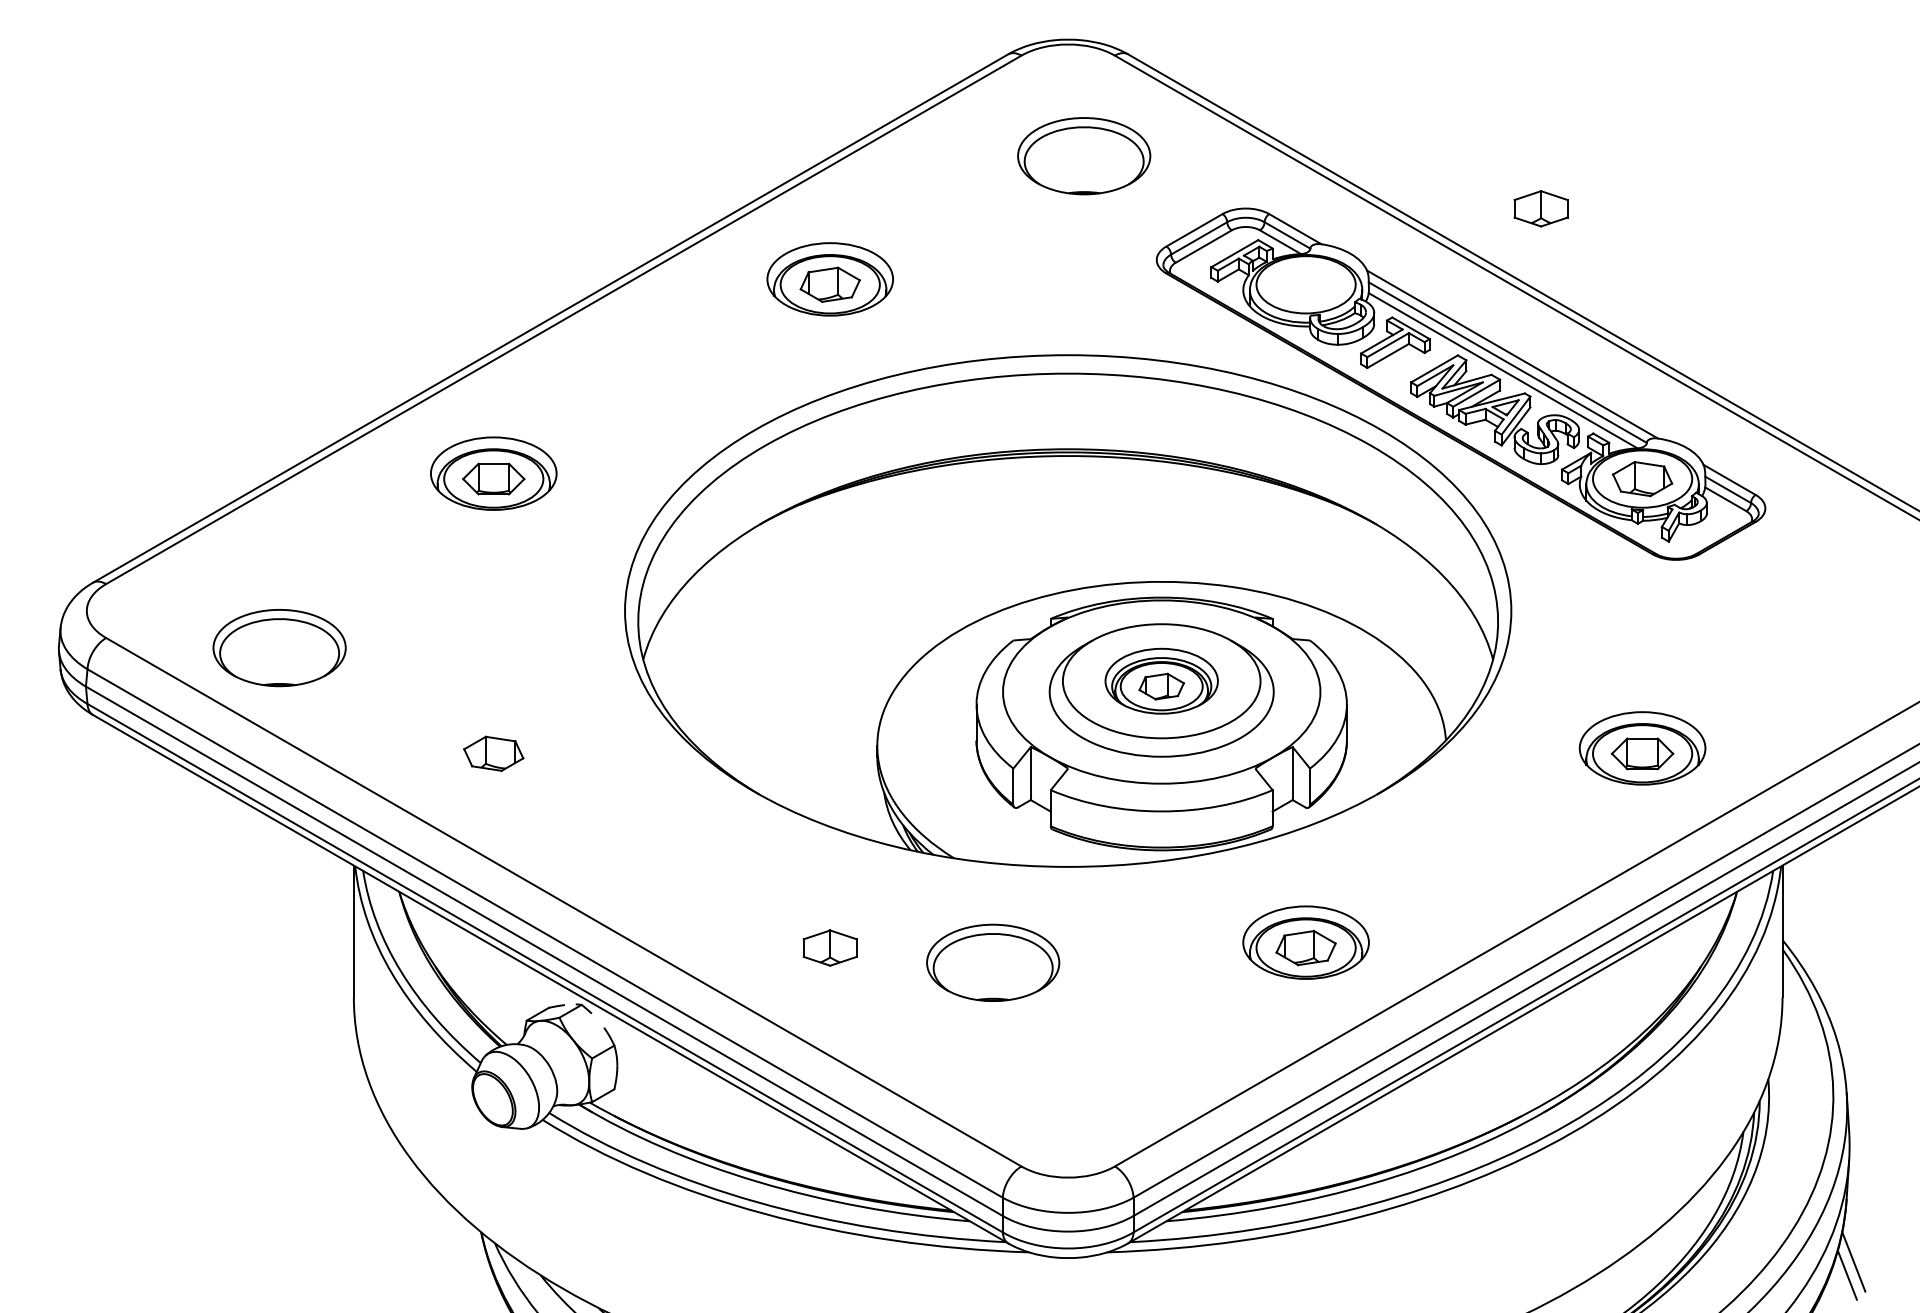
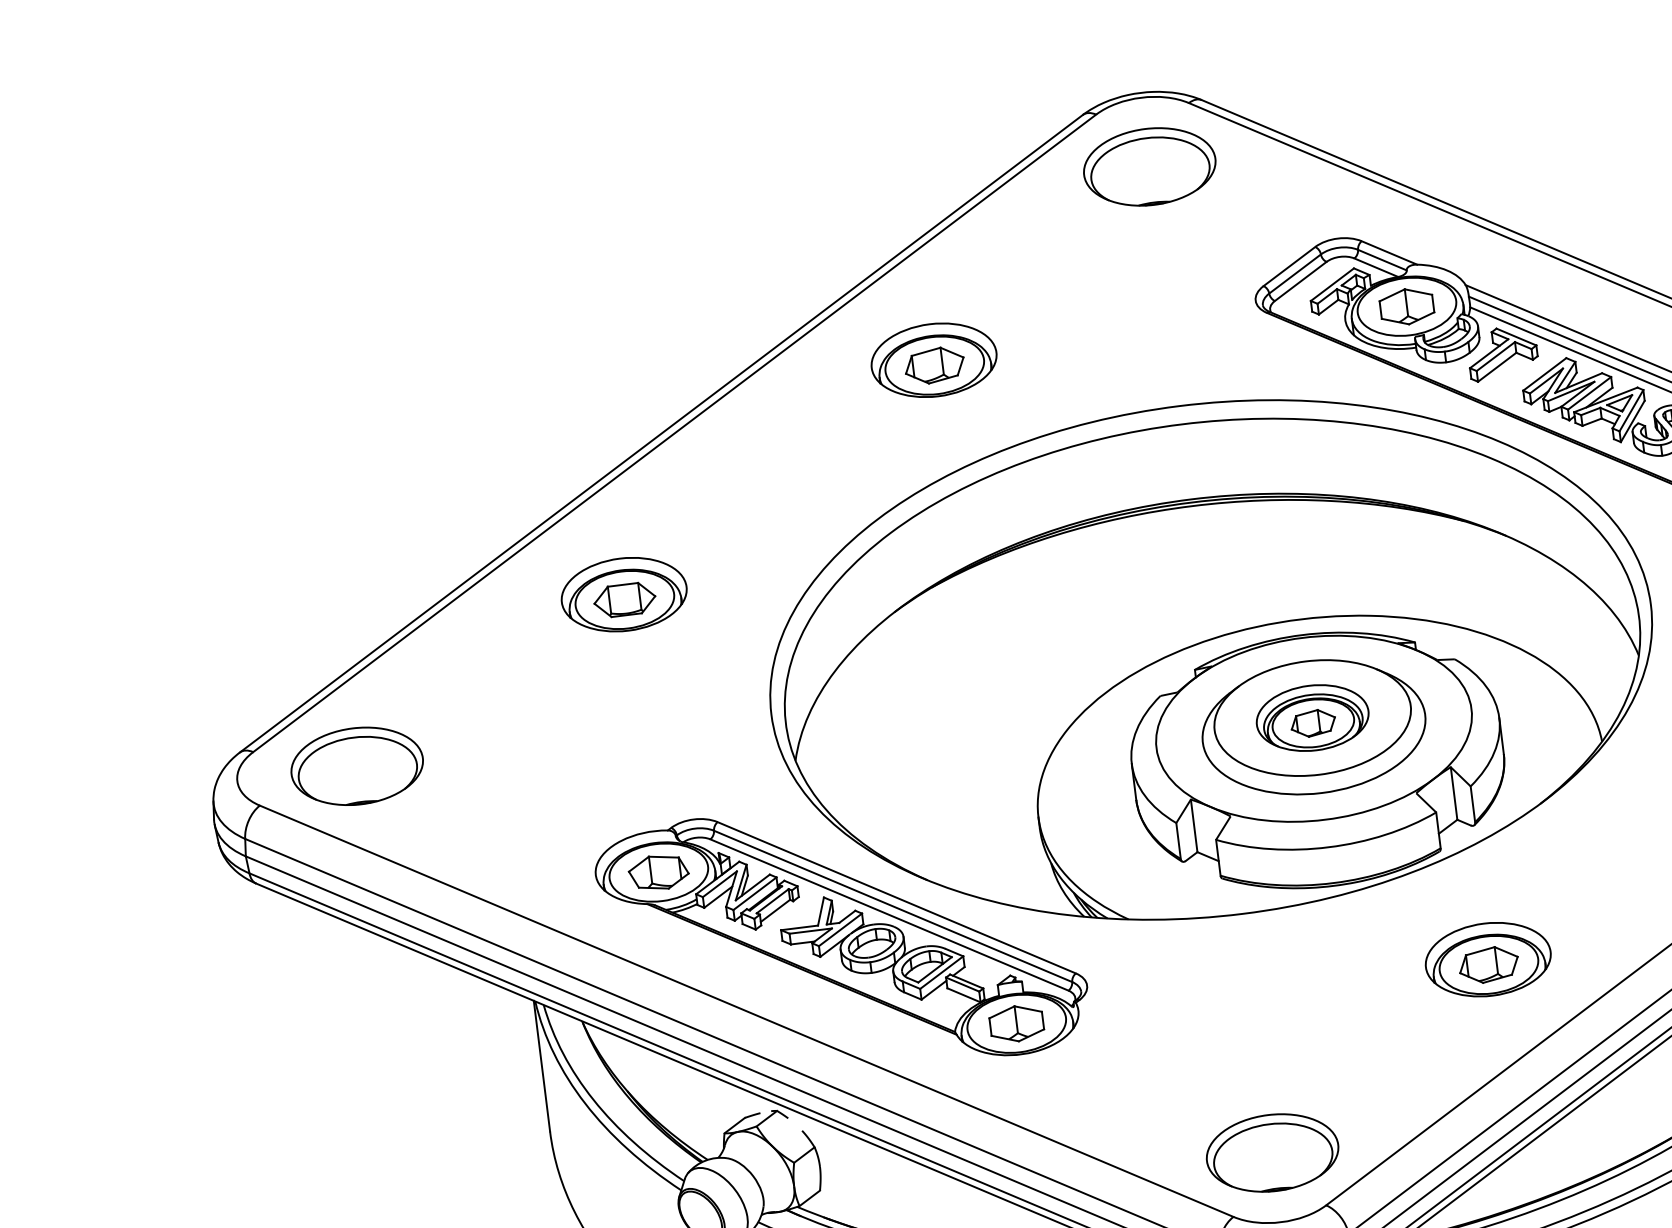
part: (1084, 156) -> (1150, 167), moved
part: (1540, 208) -> (1406, 306), moved
part: (279, 648) -> (357, 766), moved
part: (667, 841) -> (842, 938), added
part: (993, 962) -> (1272, 1152), moved

